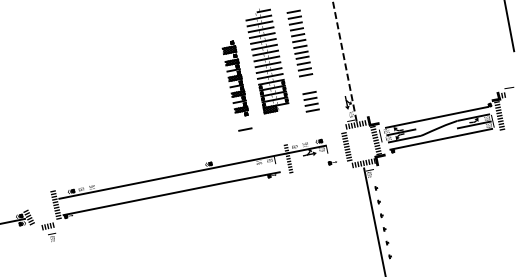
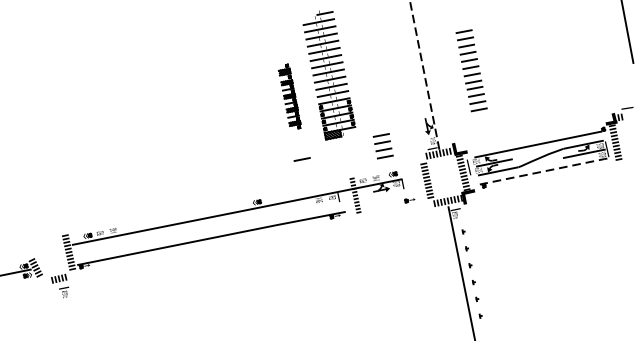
part: (299, 43) -> (471, 70), moved
part: (234, 78) -> (288, 96), size x0.7
part: (310, 101) -> (382, 145), moved
line: (441, 139) -> (543, 171), solid -> dashed

